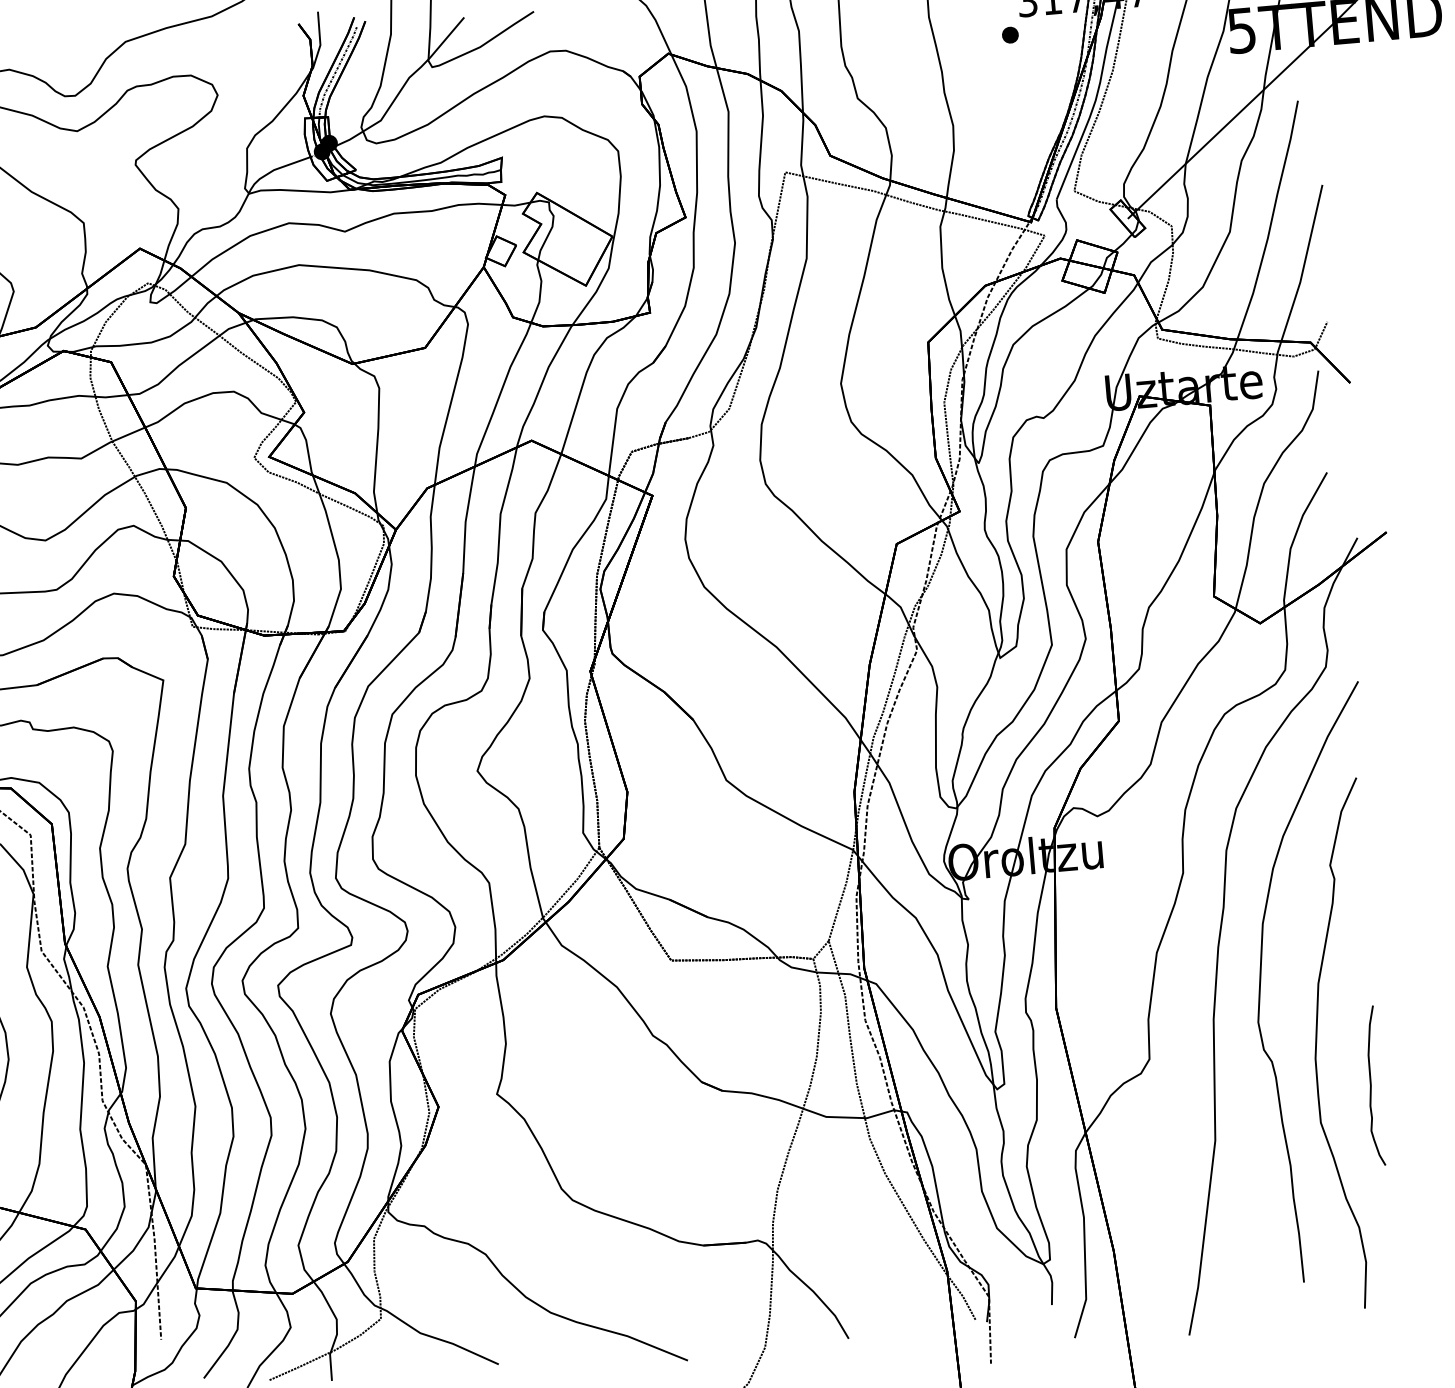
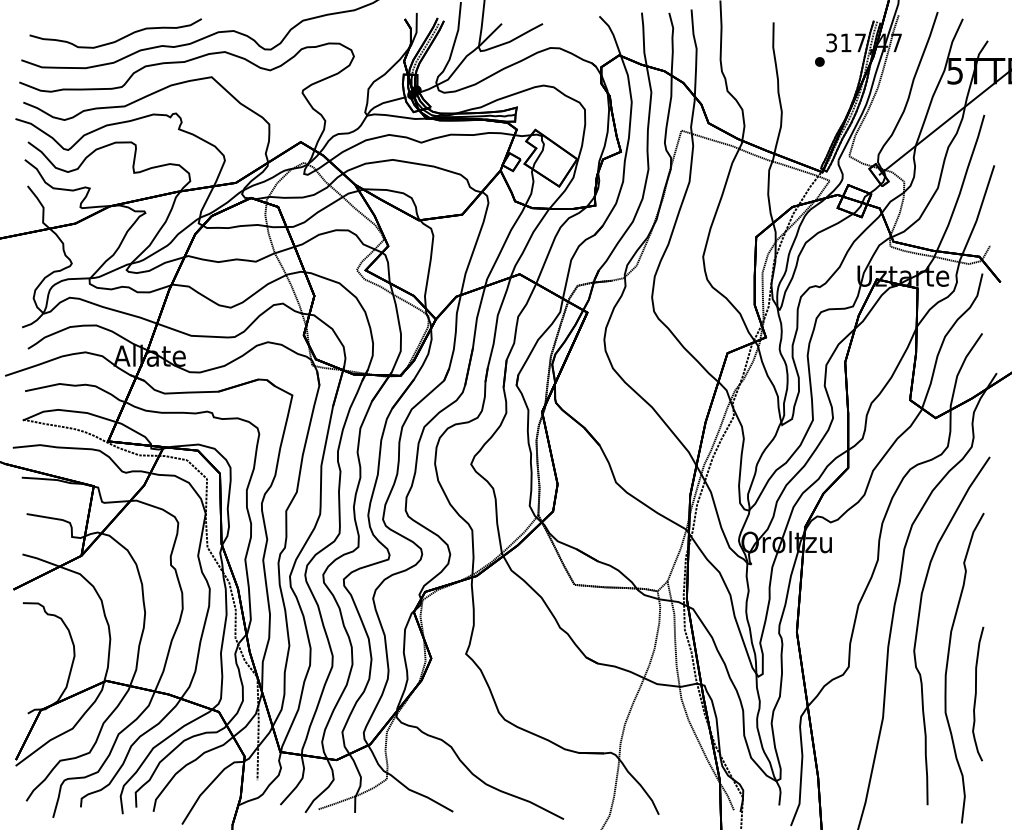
part: (1373, 1085) -> (978, 693), size x1.43

